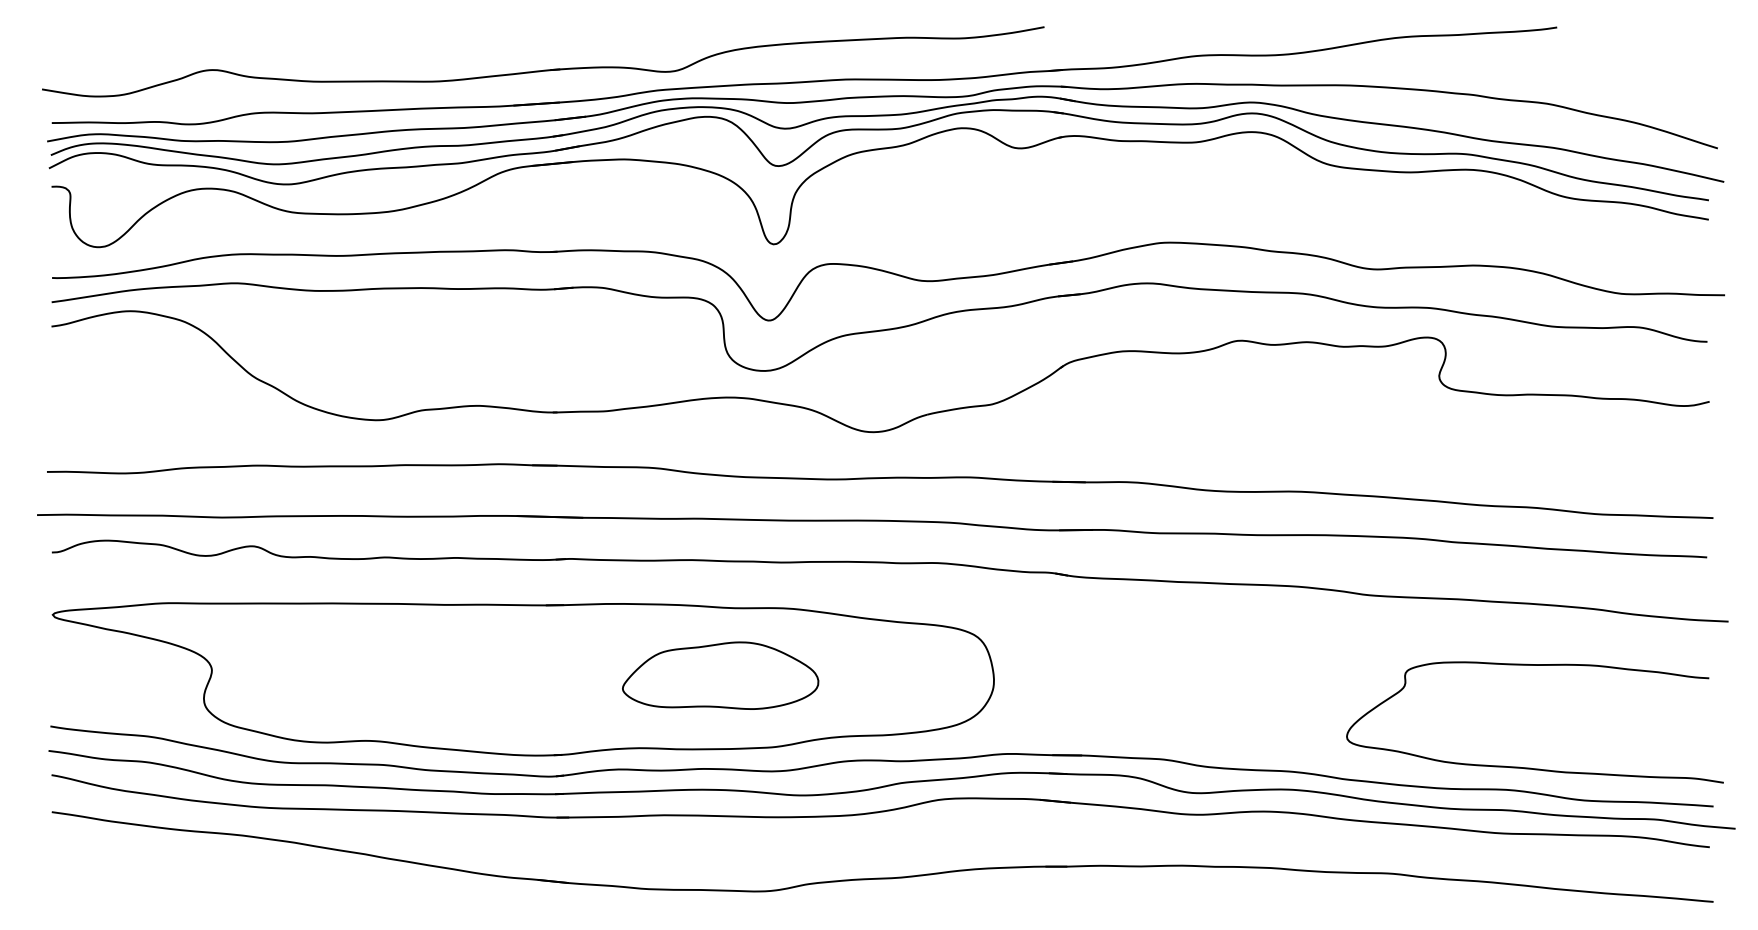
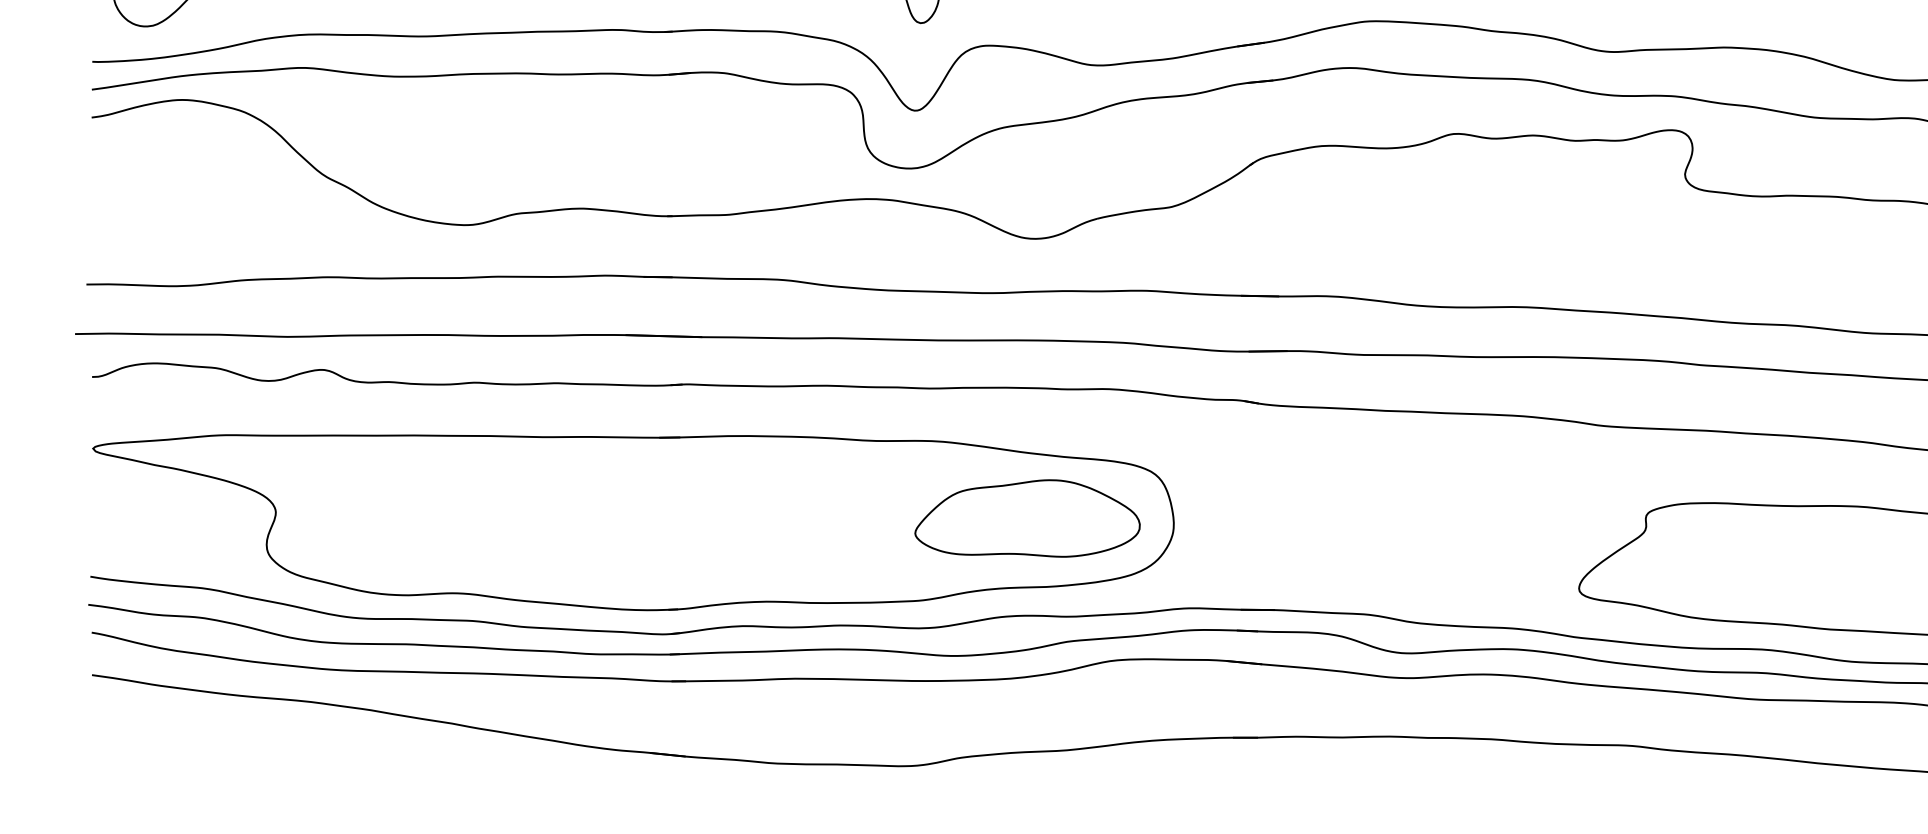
part: (720, 675) -> (1027, 518), moved

